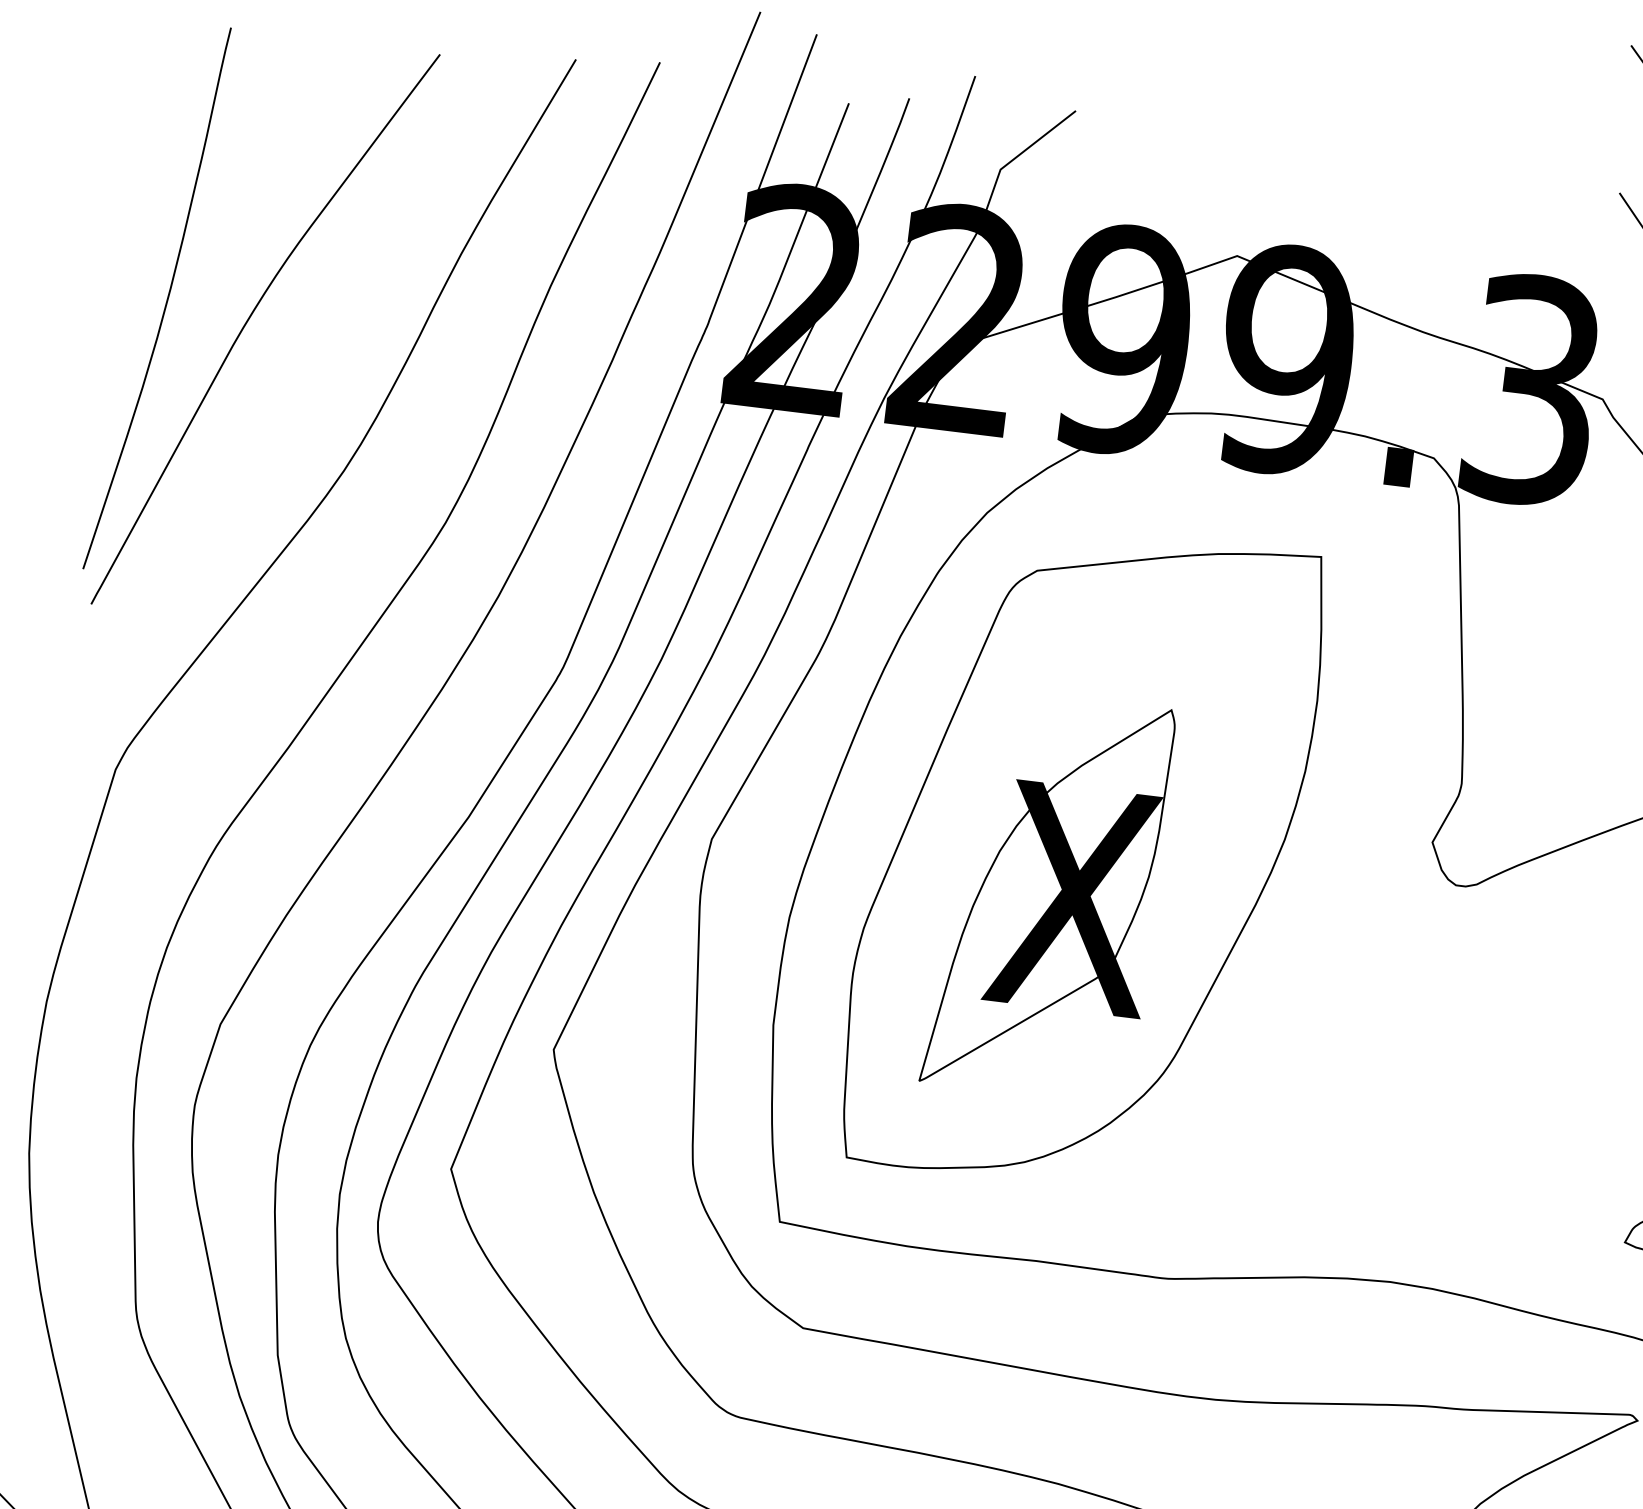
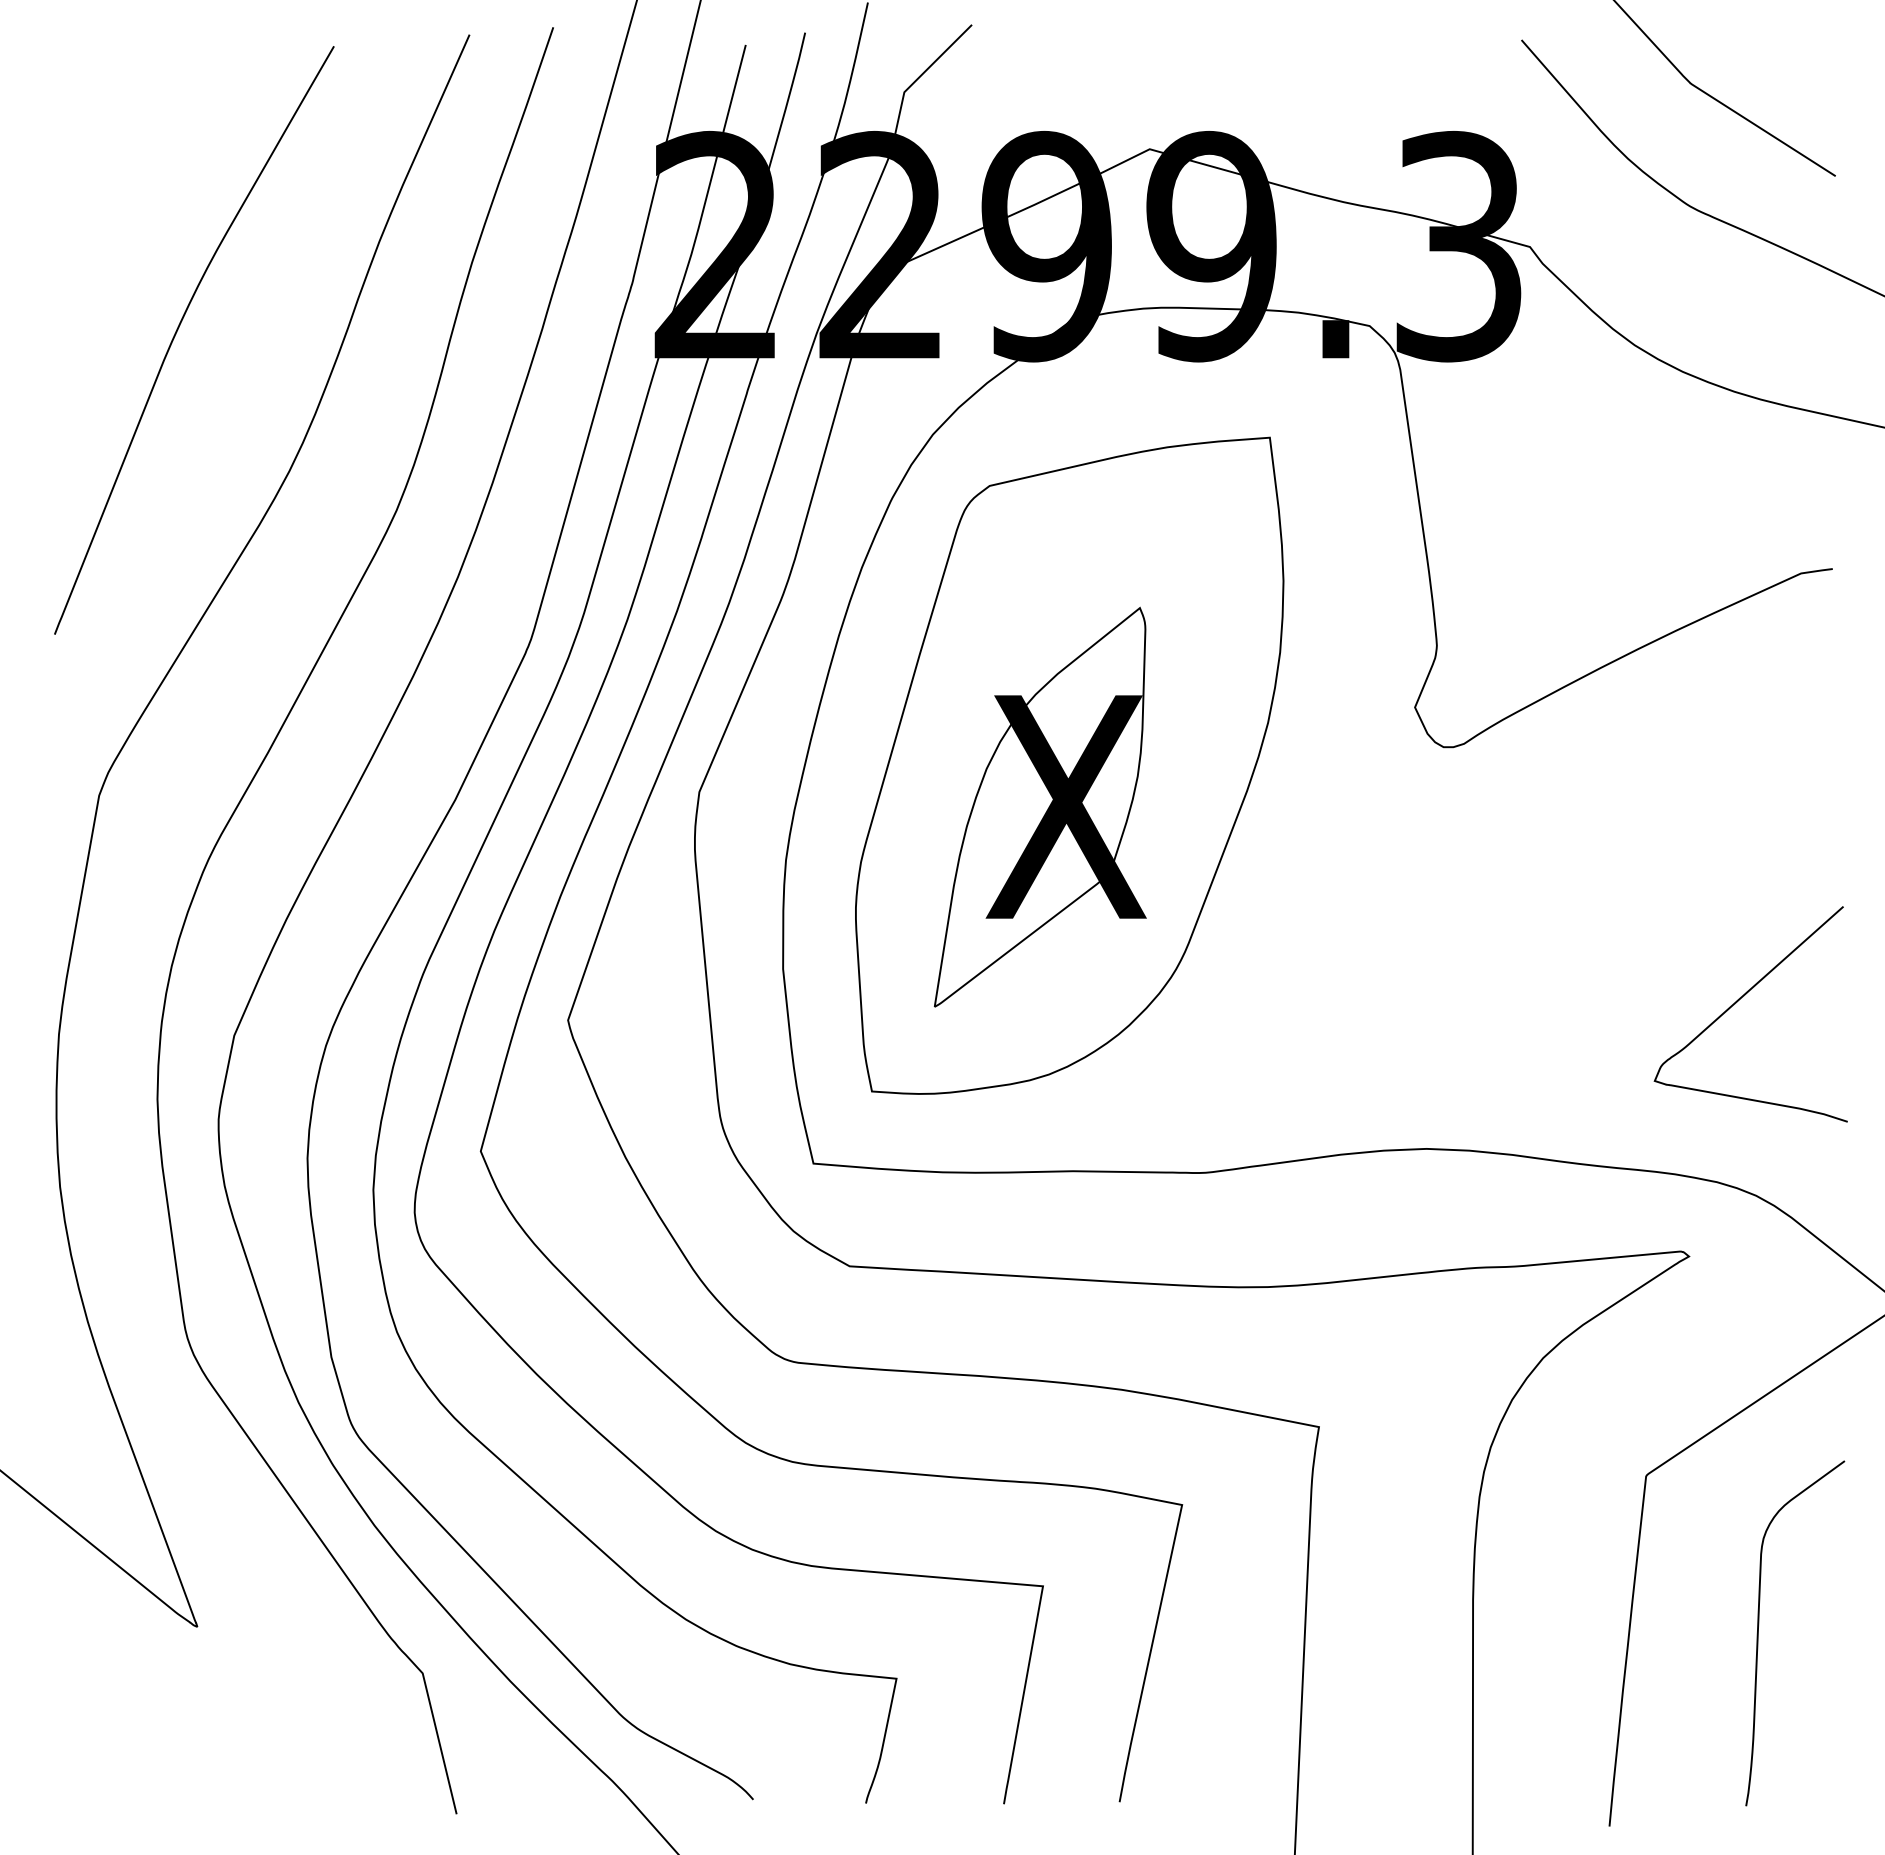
curve: (166, 299) -> (92, 322), removed

